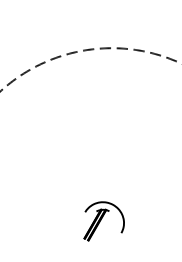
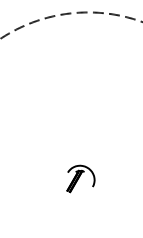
part: (104, 220) -> (81, 178), size x0.71

